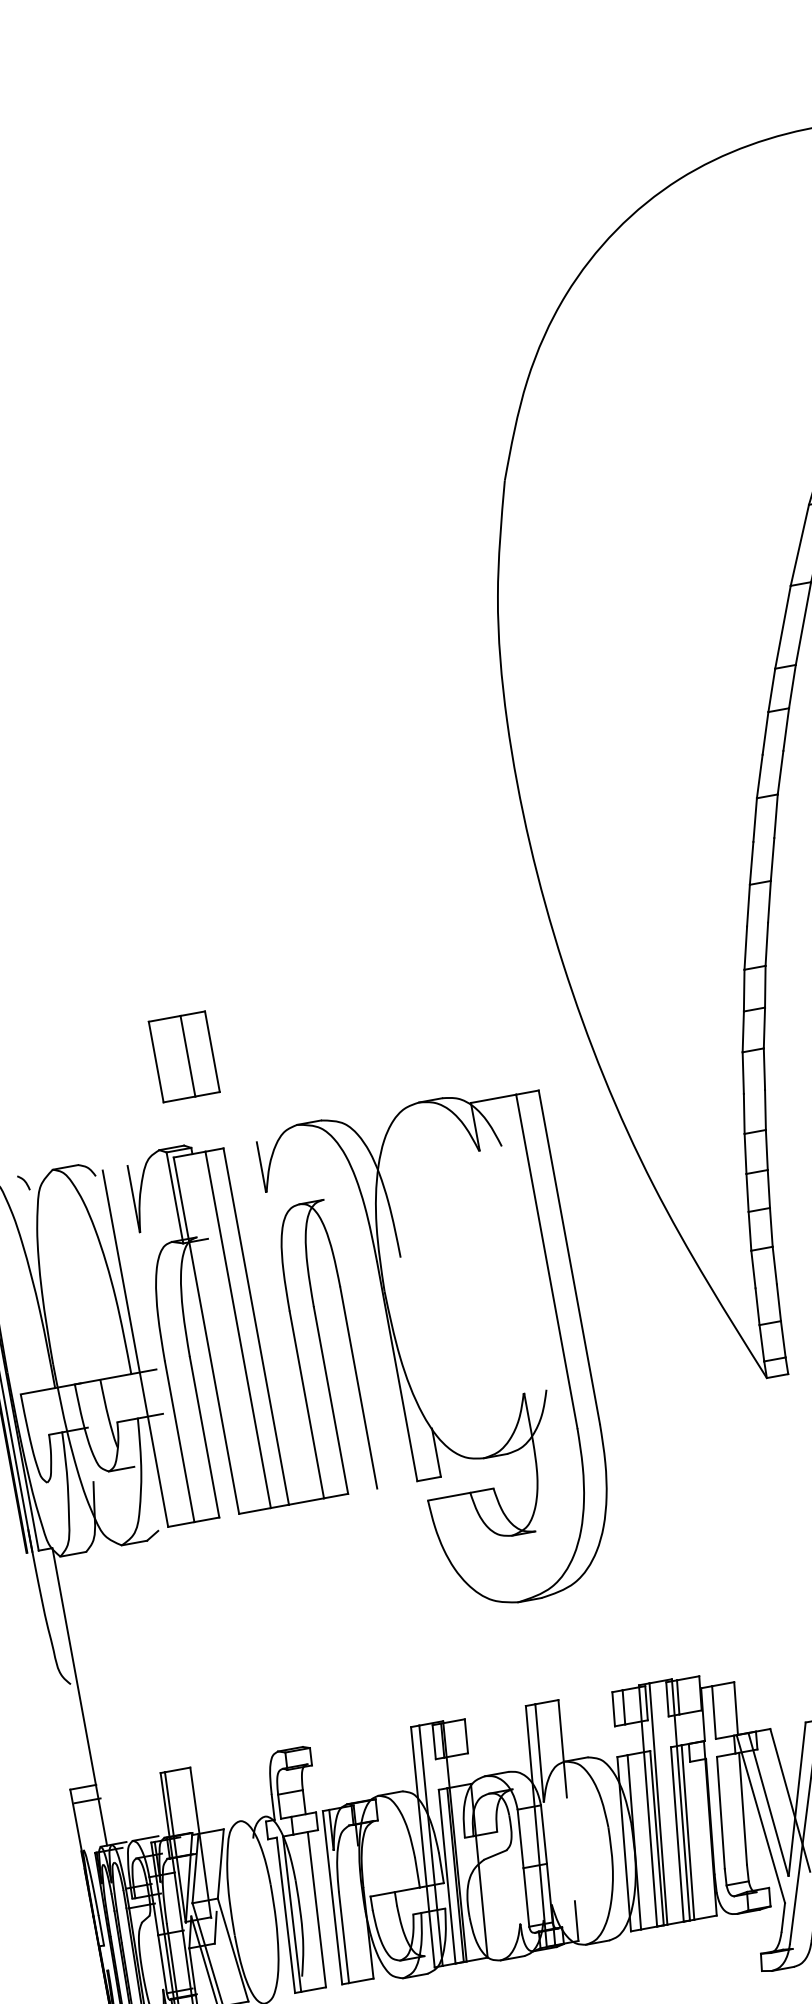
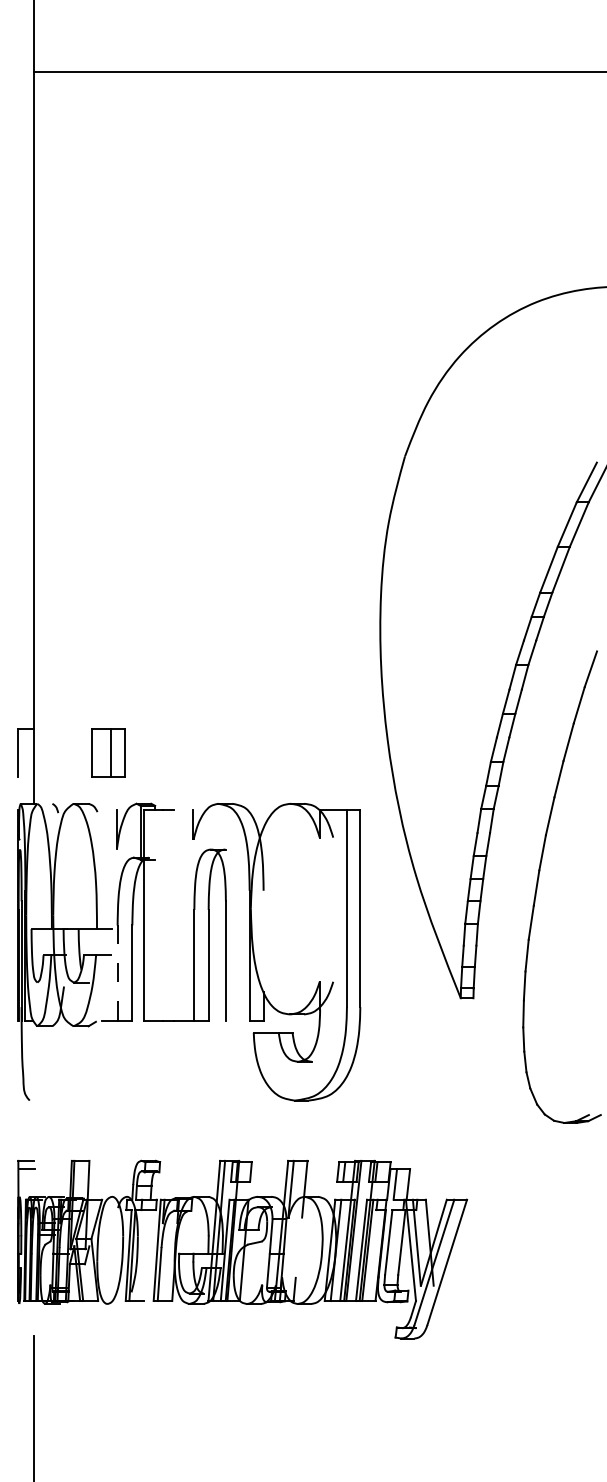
part: (183, 1056) -> (108, 752), moved
line: (255, 1325) -> (173, 914), removed
line: (237, 1329) -> (162, 914), removed
line: (136, 1347) -> (102, 914), removed
line: (179, 1442) -> (117, 973), solid -> dashed
line: (79, 1696) -> (33, 1108), removed
line: (317, 1909) -> (147, 1255), removed

